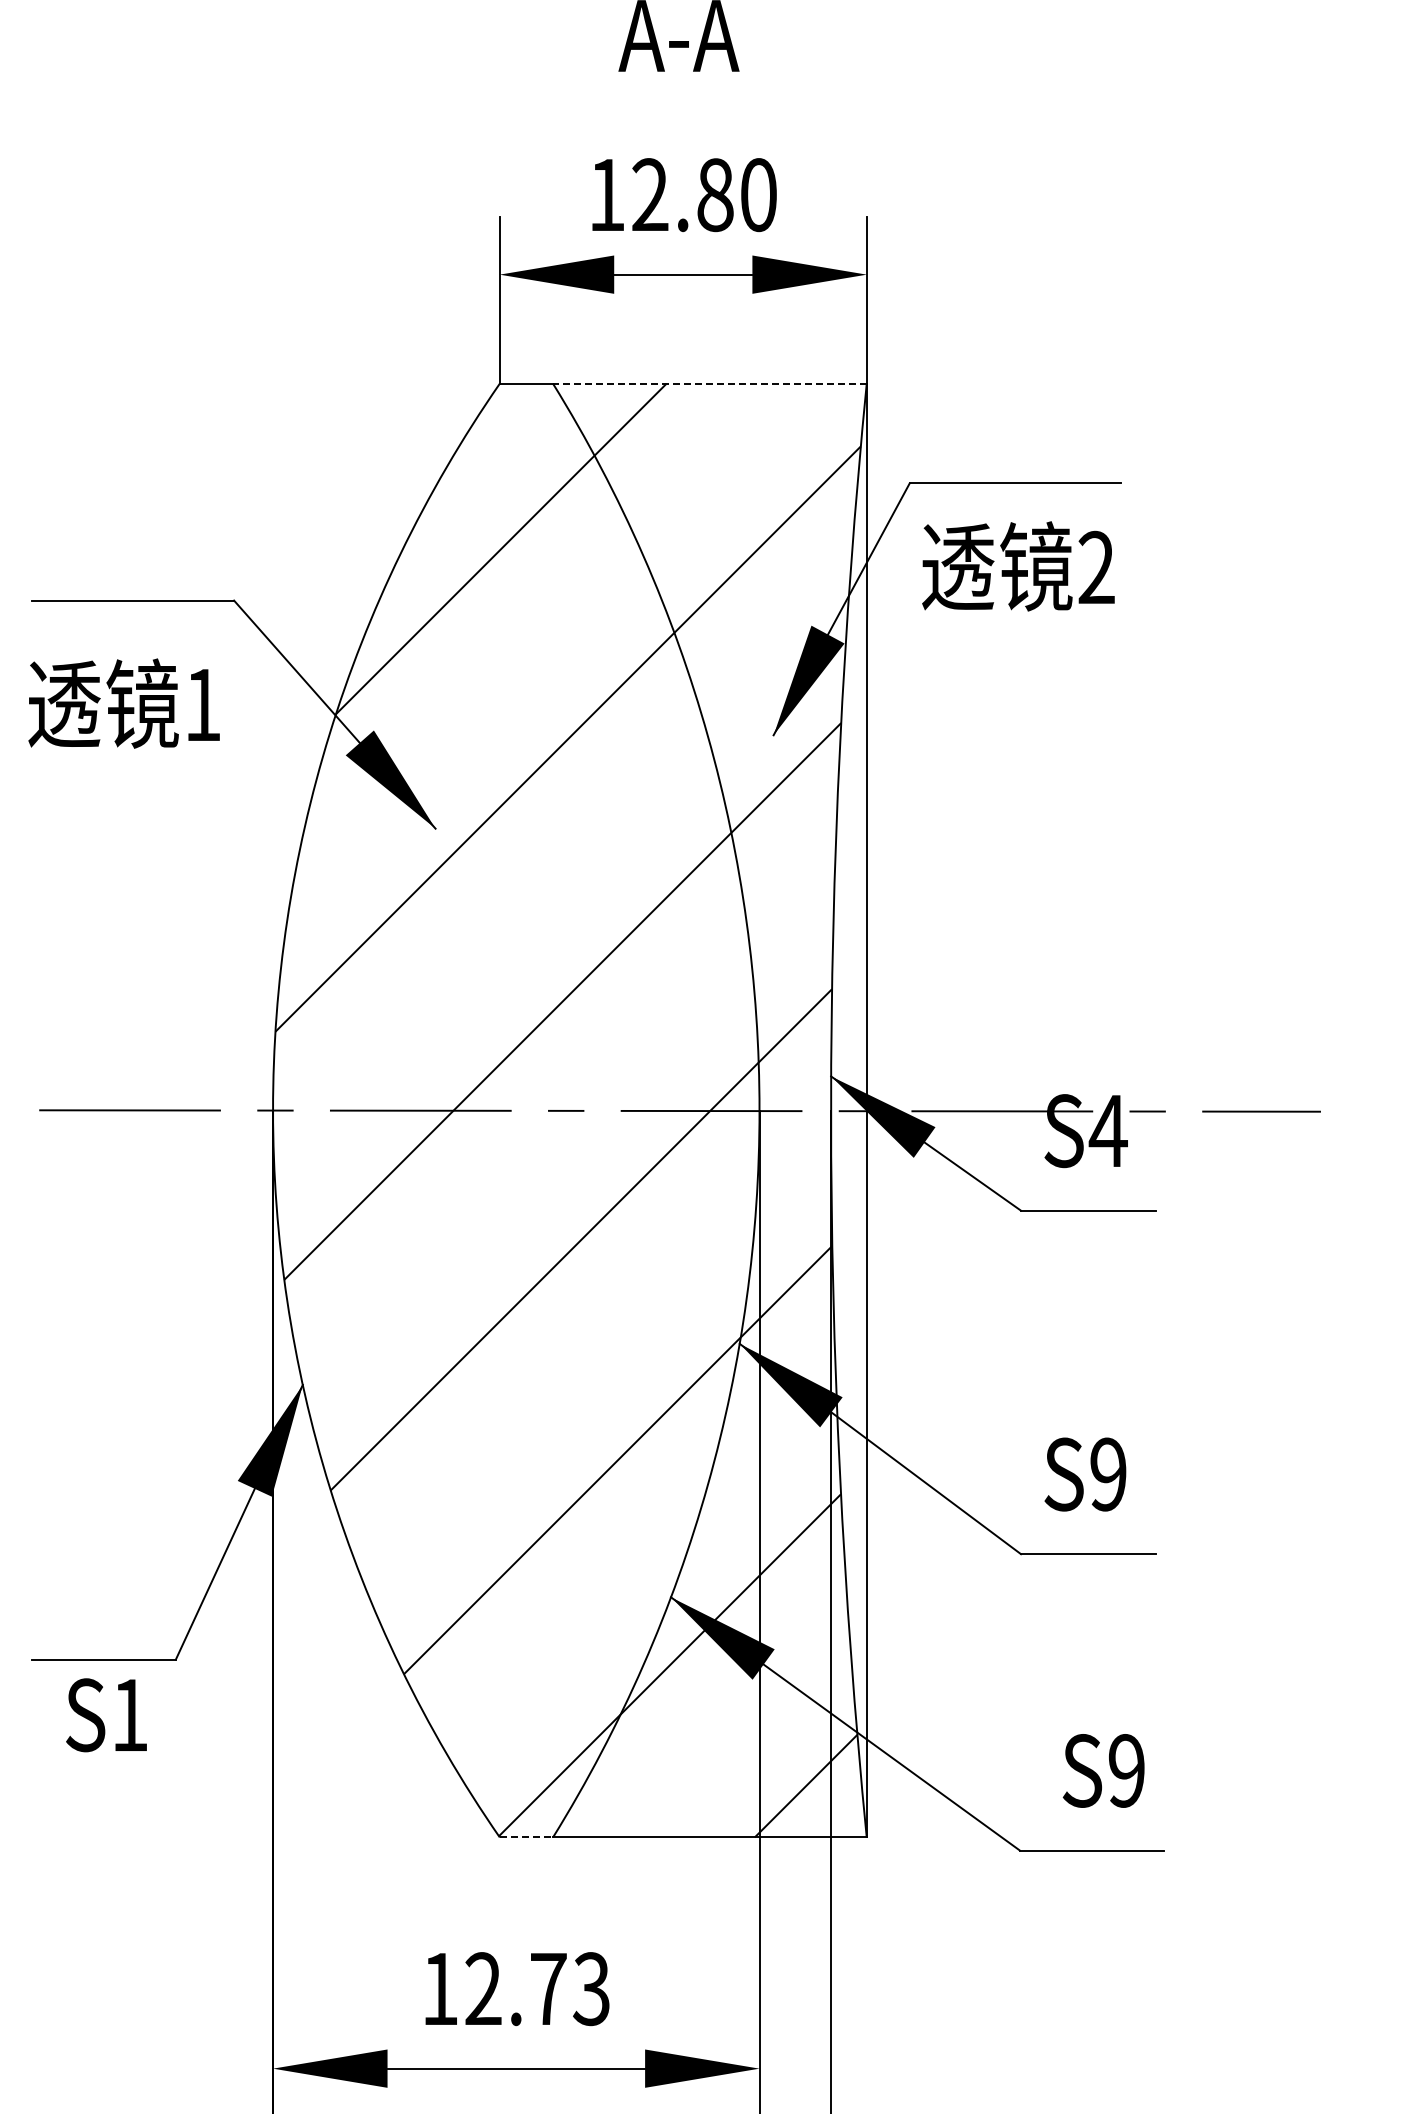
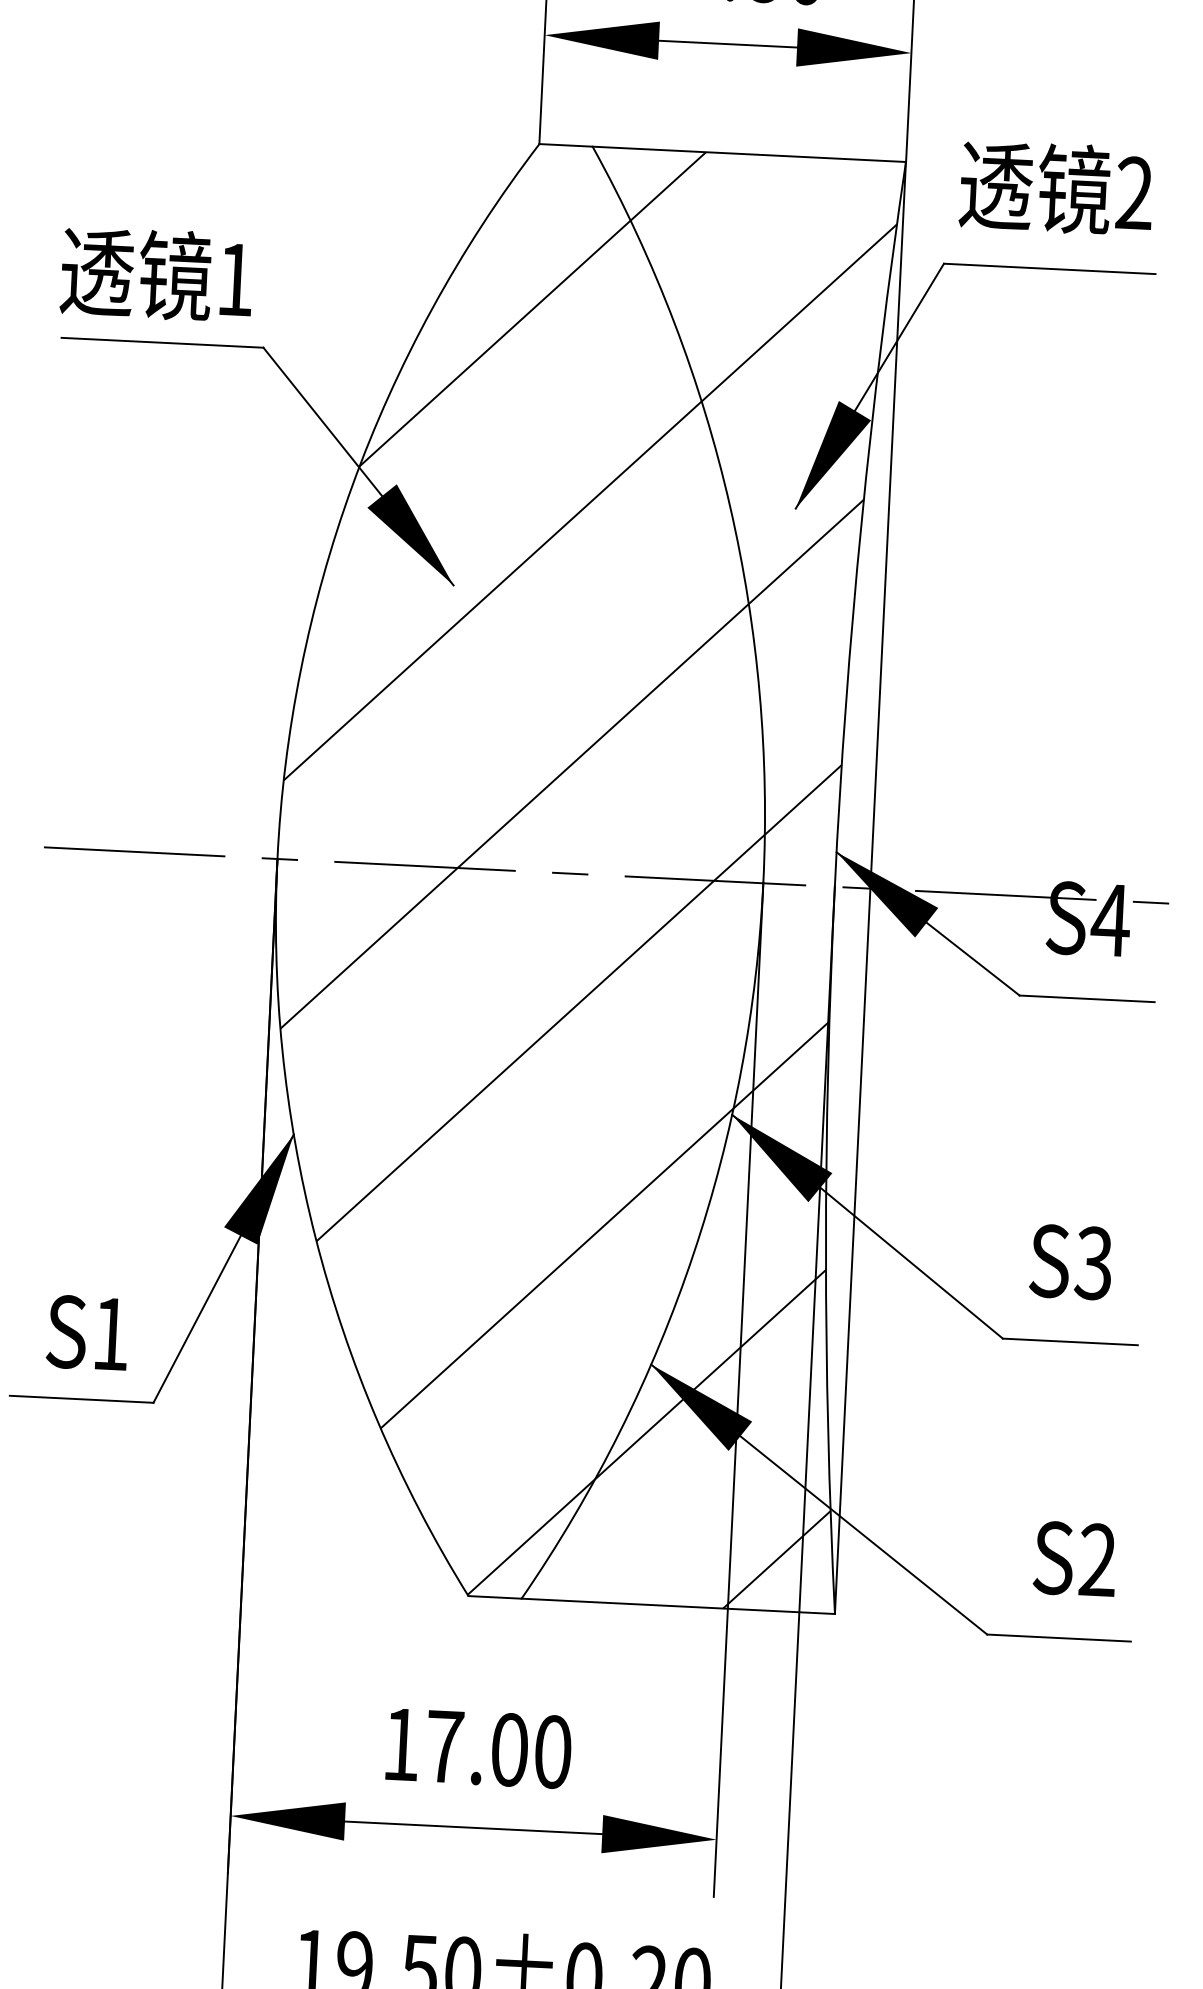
line: (709, 383) -> (748, 154), dashed -> solid
text: (1018, 566) -> (1056, 188), moved
text: (123, 703) -> (156, 274), moved
text: (1107, 1474) -> (1093, 1263), S9 -> S3
text: (106, 1715) -> (87, 1333), moved
text: (1126, 1770) -> (1097, 1559), S9 -> S2
line: (526, 1837) -> (495, 1597), dashed -> solid
text: (537, 1989) -> (498, 1749), 12.73 -> 17.00

